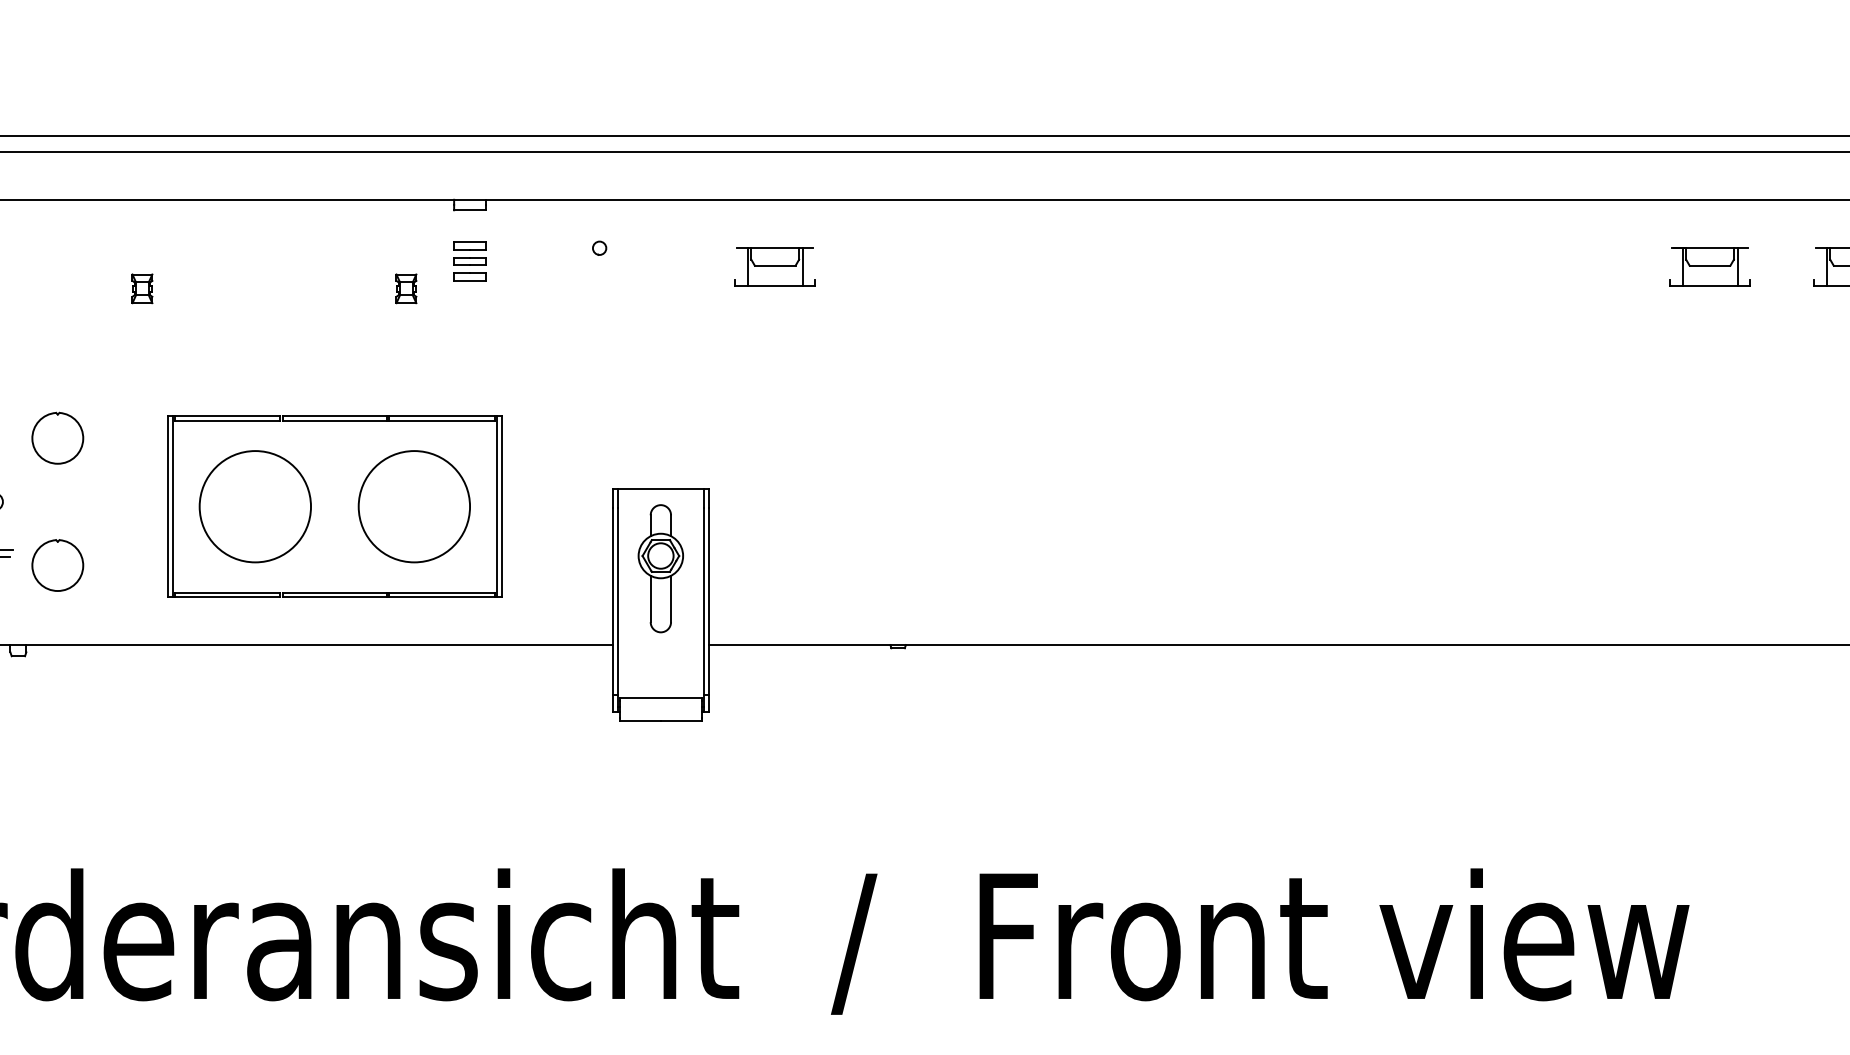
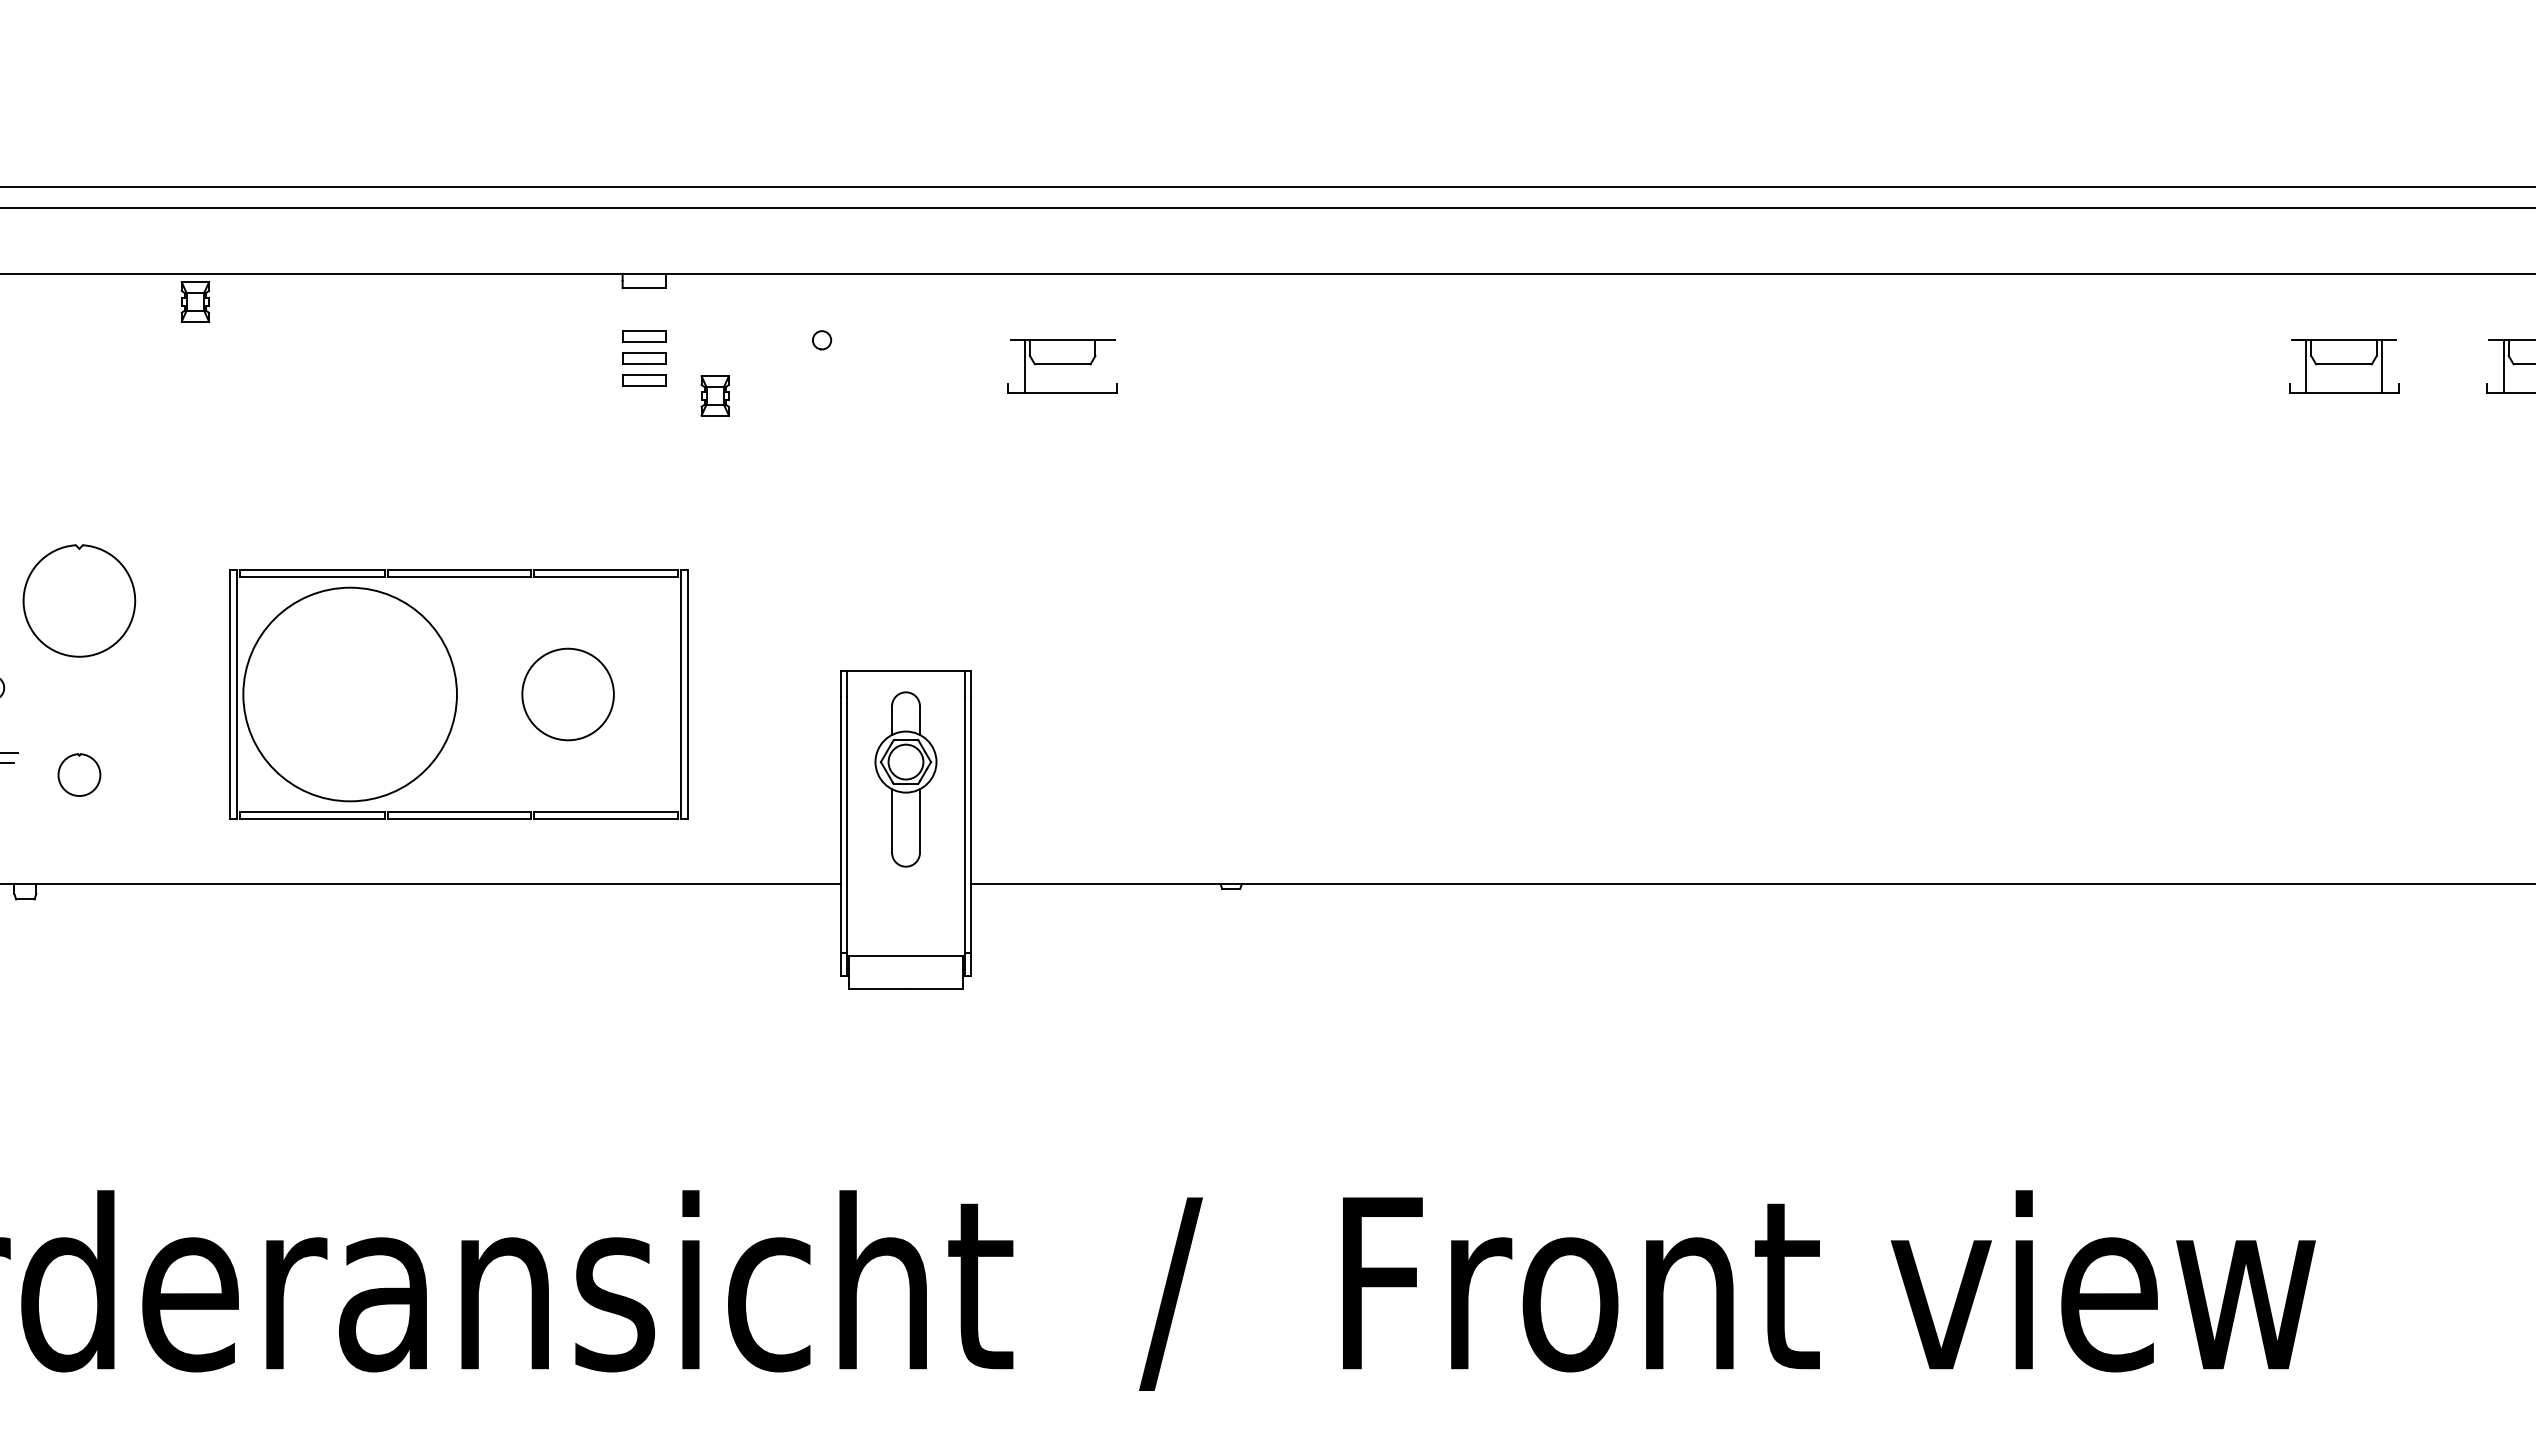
line: (802, 267) -> (1100, 366), removed
part: (142, 288) -> (195, 301), moved
part: (405, 288) -> (714, 395), moved
part: (57, 438) -> (79, 600), size x1.6
circle: (254, 506) -> (349, 694), size x1.4
circle: (413, 506) -> (567, 694), size x0.6
part: (57, 565) -> (79, 774), size x0.6

